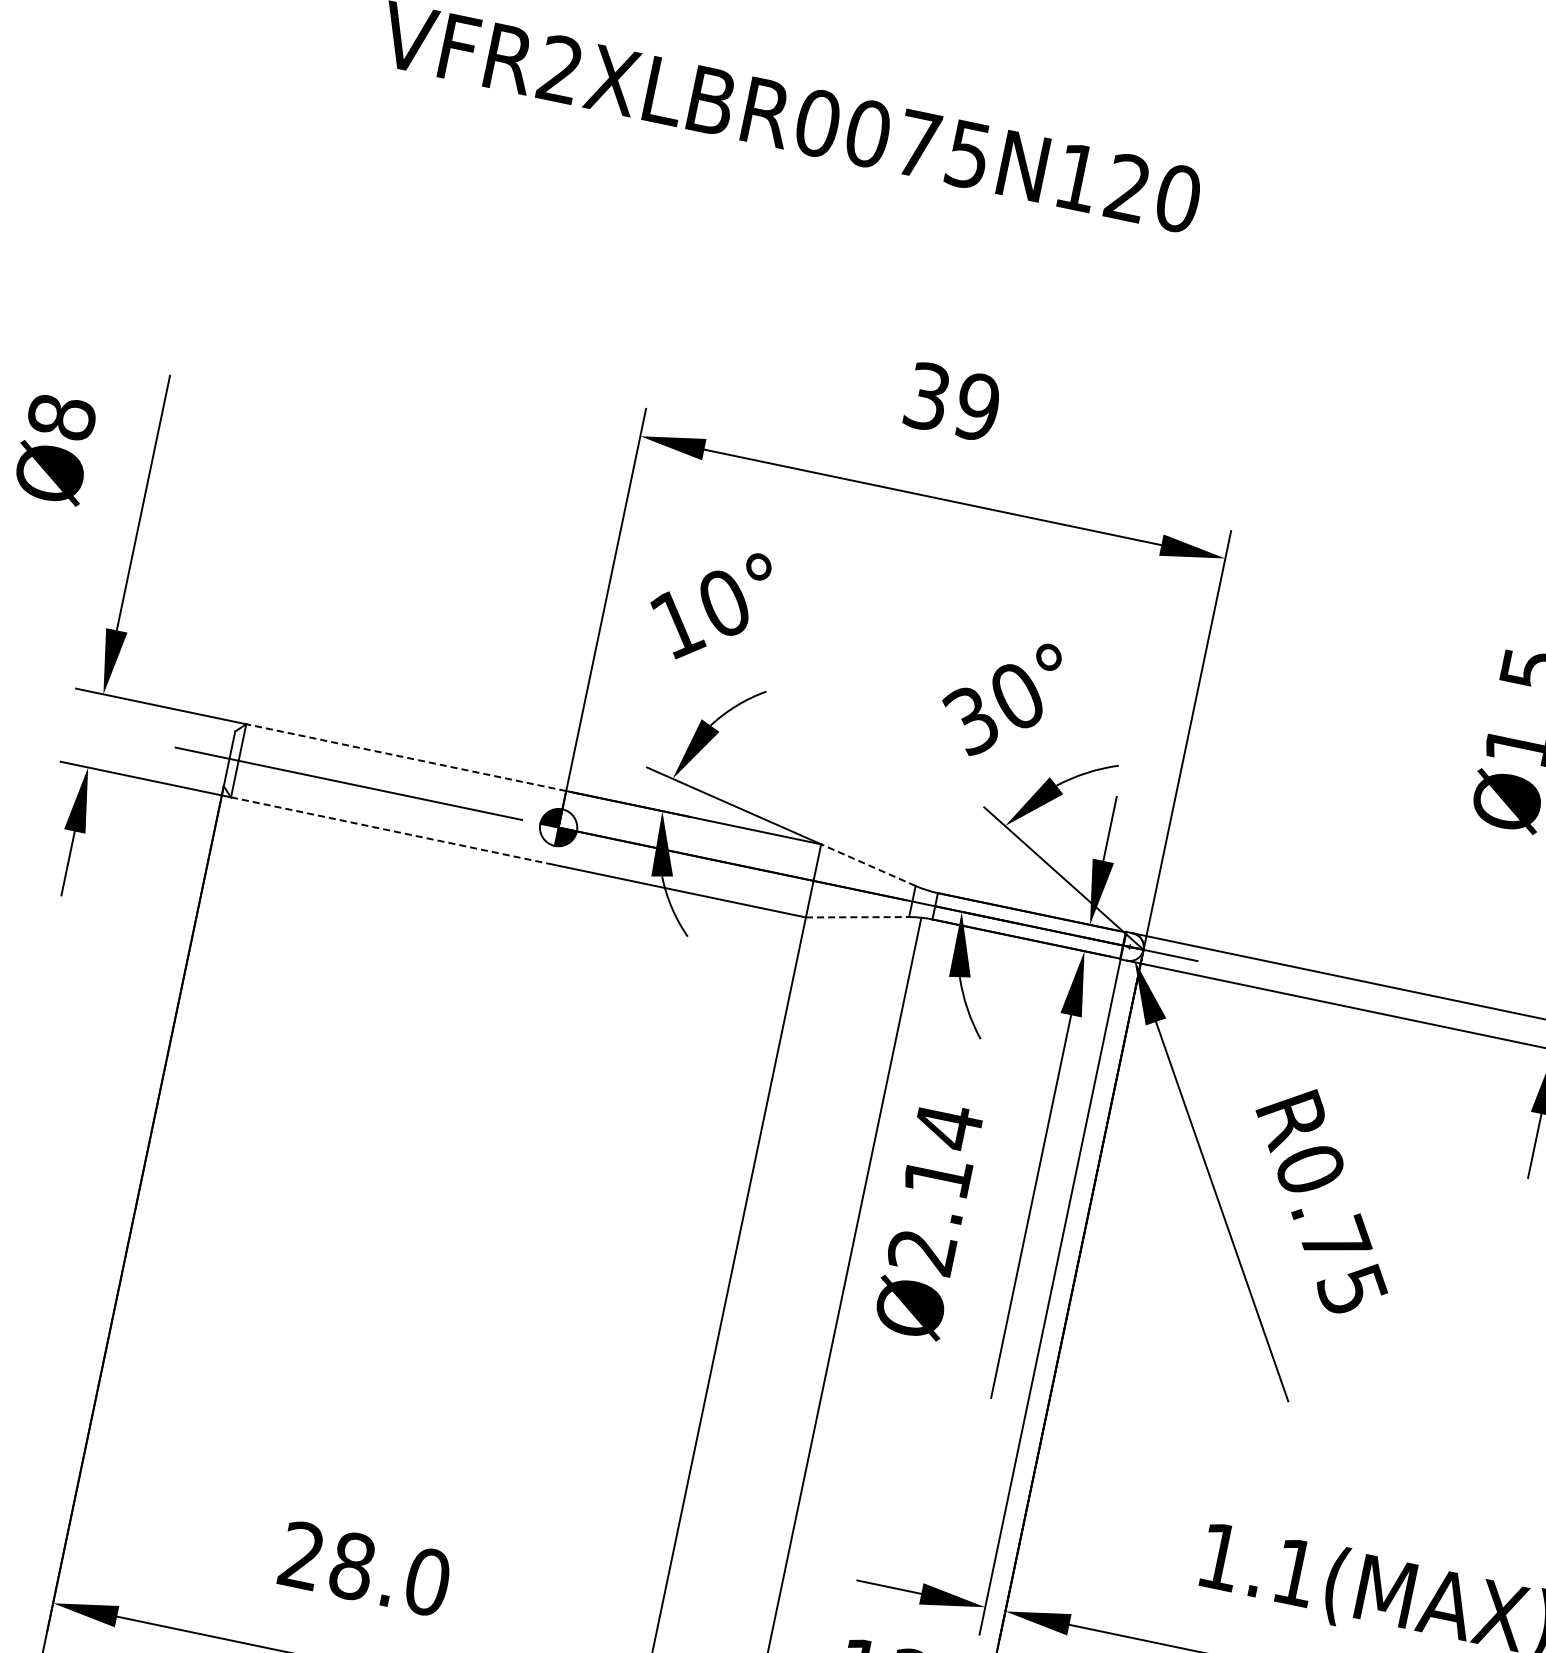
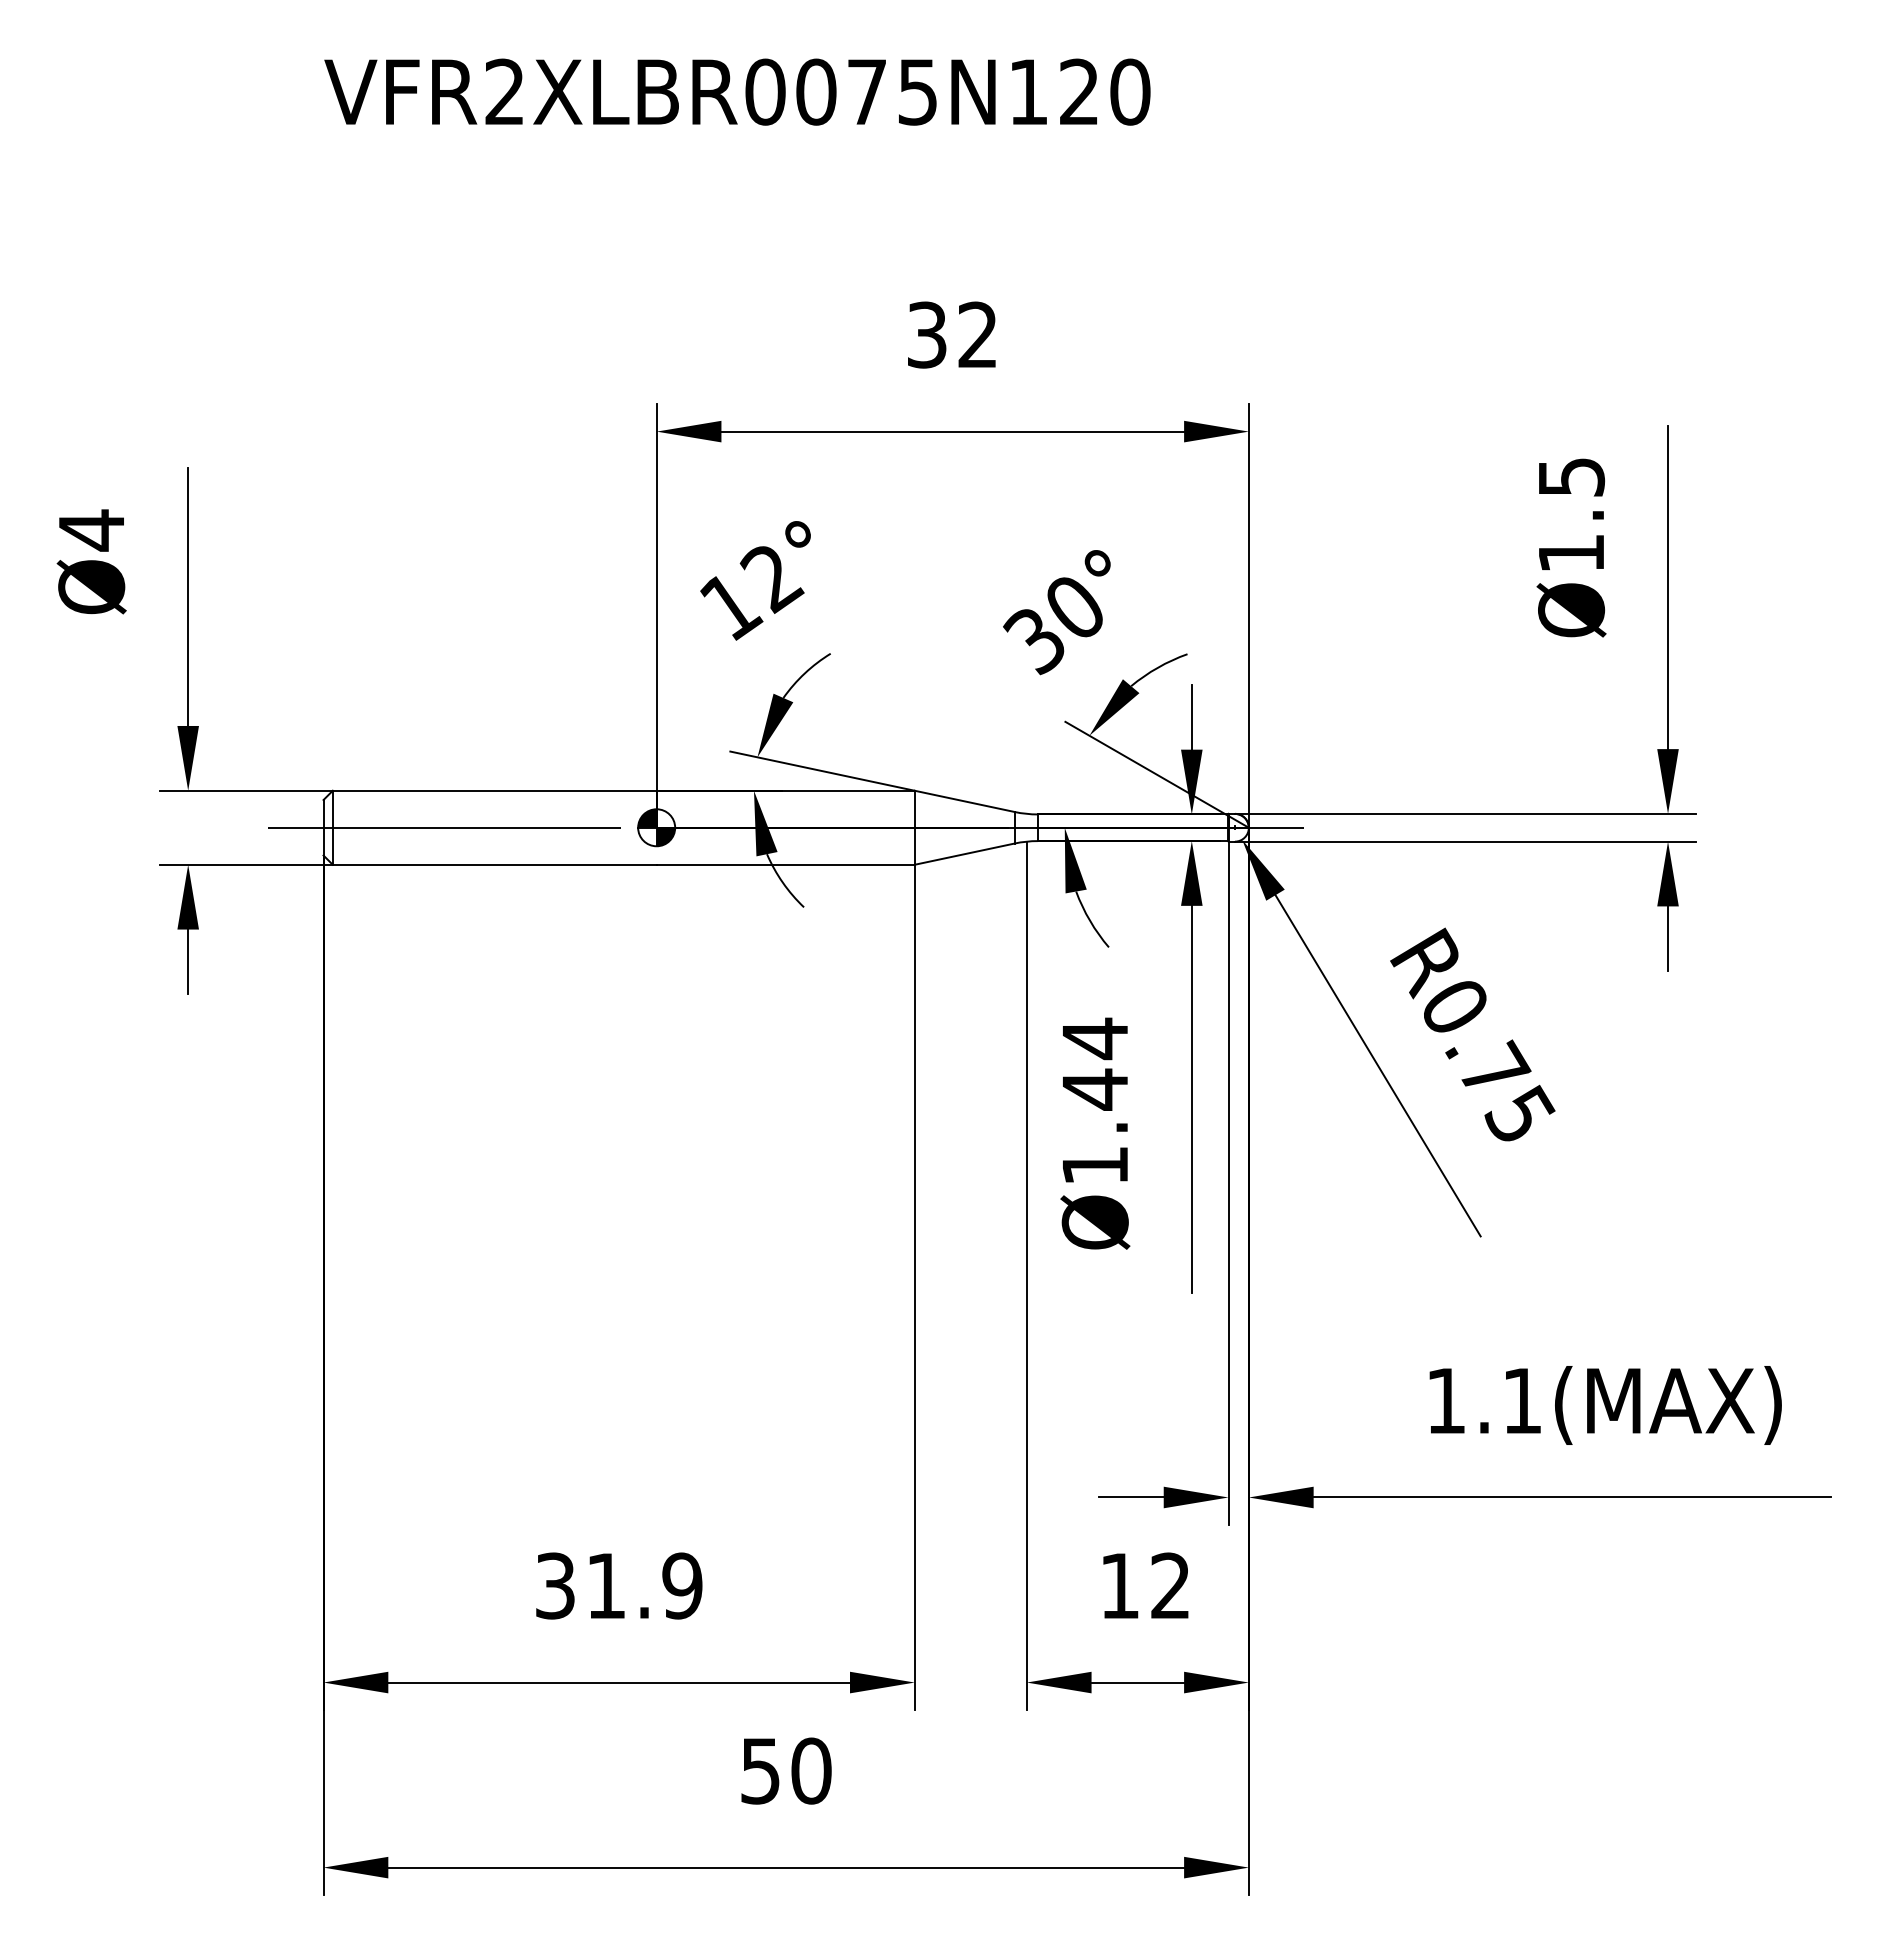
text: (977, 406) -> (977, 334), 39 -> 32
text: (61, 417) -> (91, 530), Ø8 -> Ø4
text: (723, 606) -> (771, 579), 10° -> 12°
line: (406, 757) -> (494, 790), dashed -> solid
line: (390, 830) -> (494, 864), dashed -> solid
line: (868, 865) -> (964, 801), dashed -> solid
line: (858, 917) -> (965, 854), dashed -> solid
text: (929, 1213) -> (1094, 1126), Ø2.14 -> Ø1.44
text: (365, 1568) -> (619, 1585), 28.0 -> 31.9

